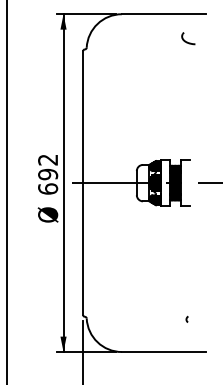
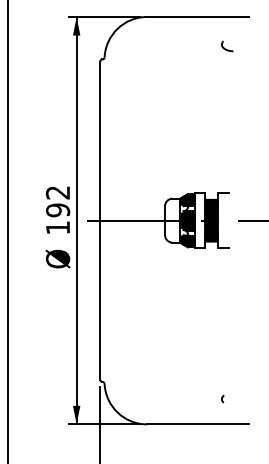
part: (188, 38) -> (227, 46), size x0.71
text: (47, 188) -> (57, 227), 692 -> 192
curve: (186, 319) -> (222, 399), moved

